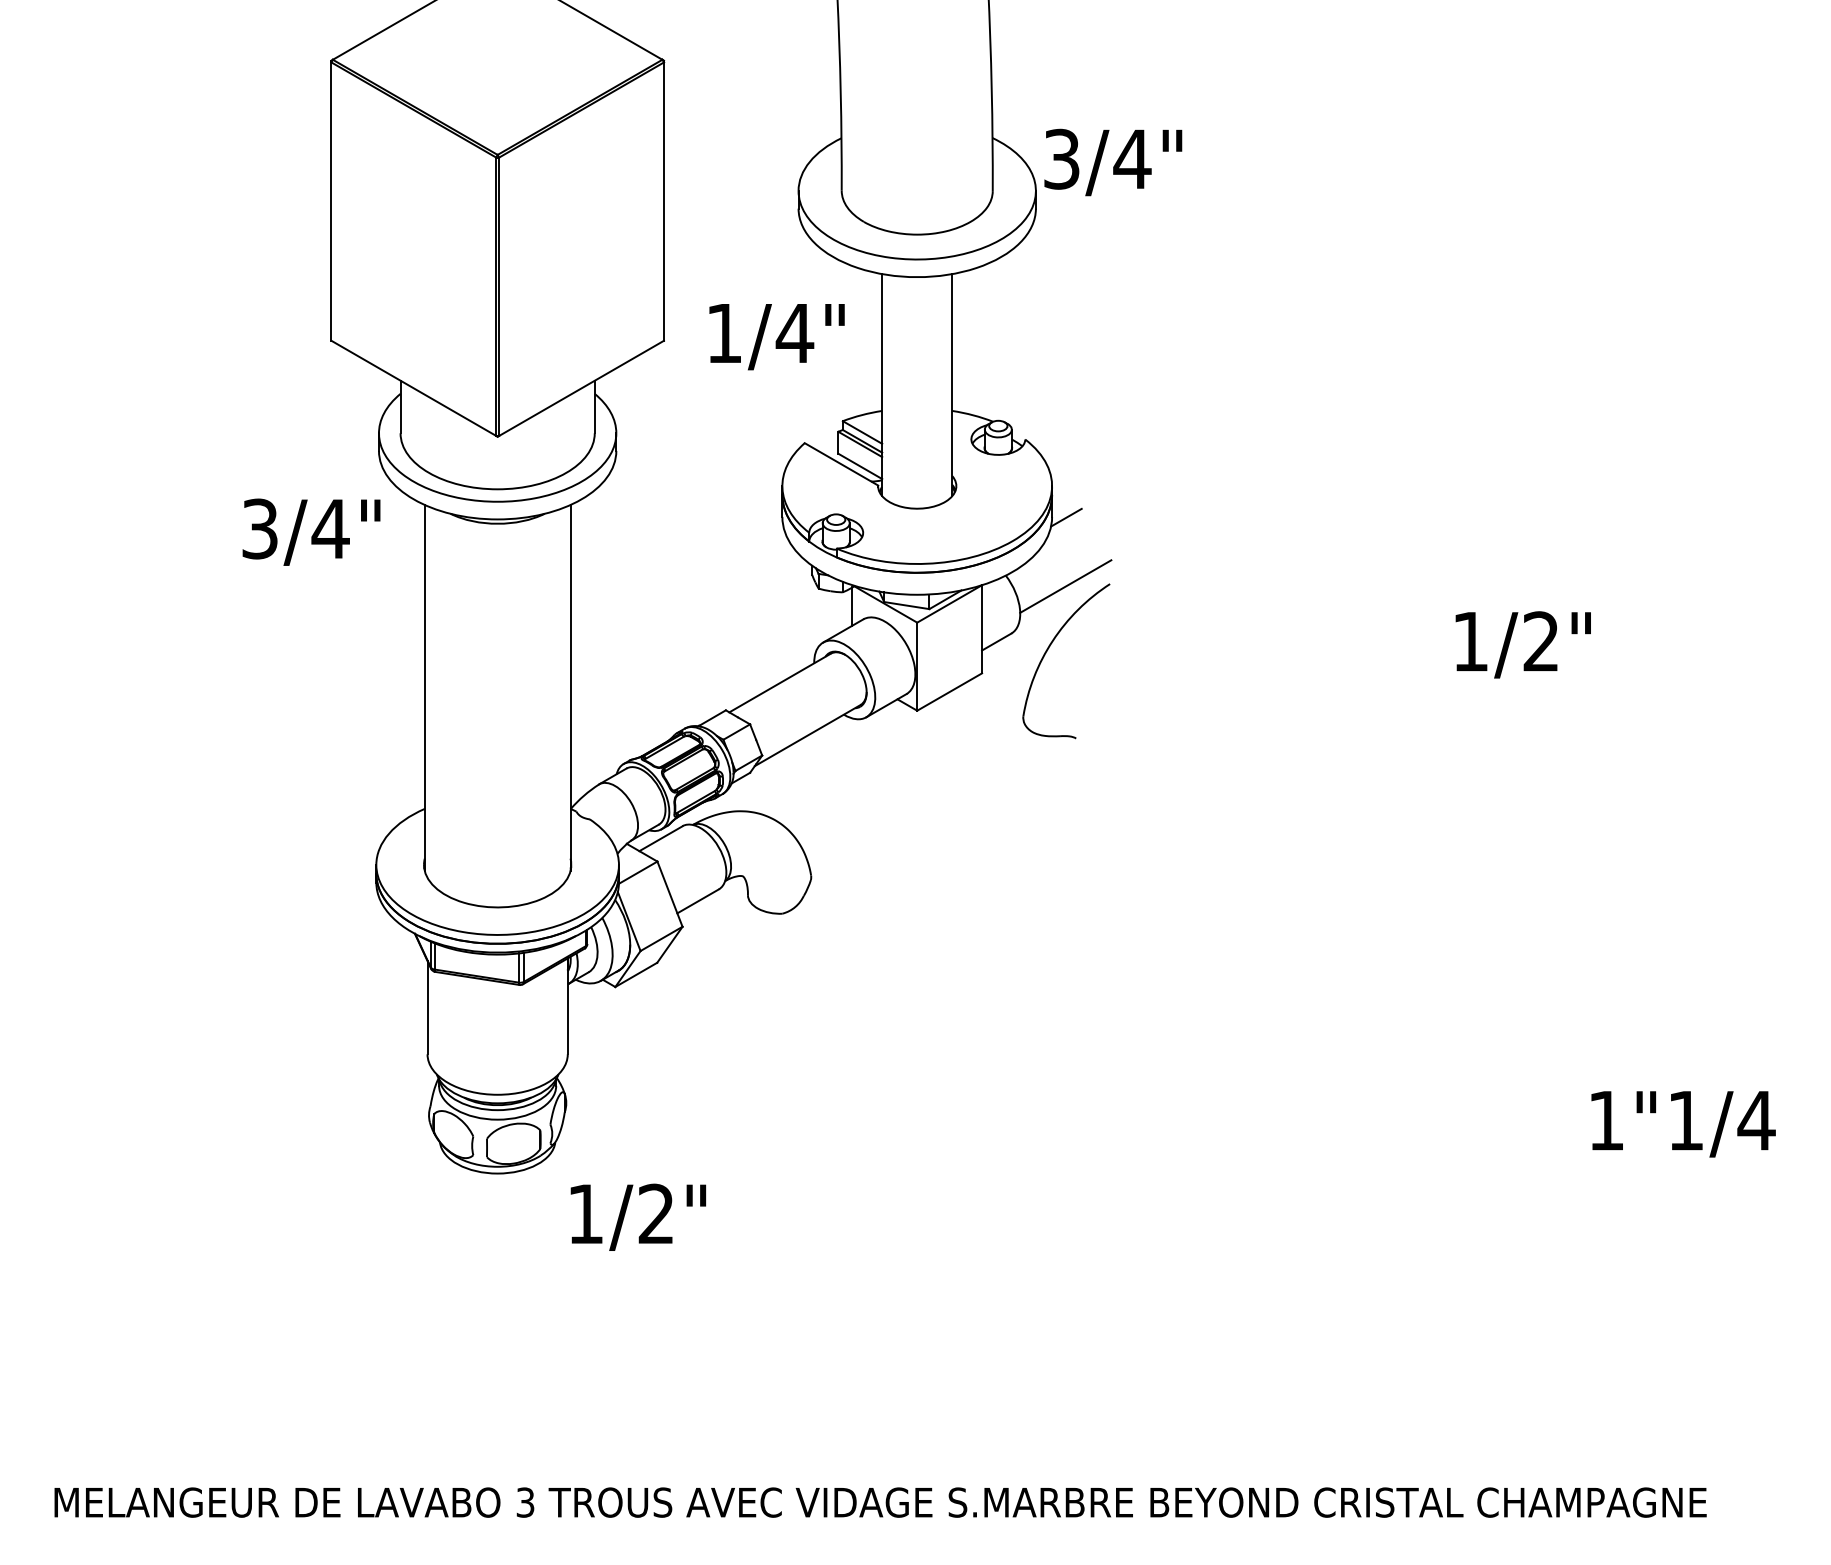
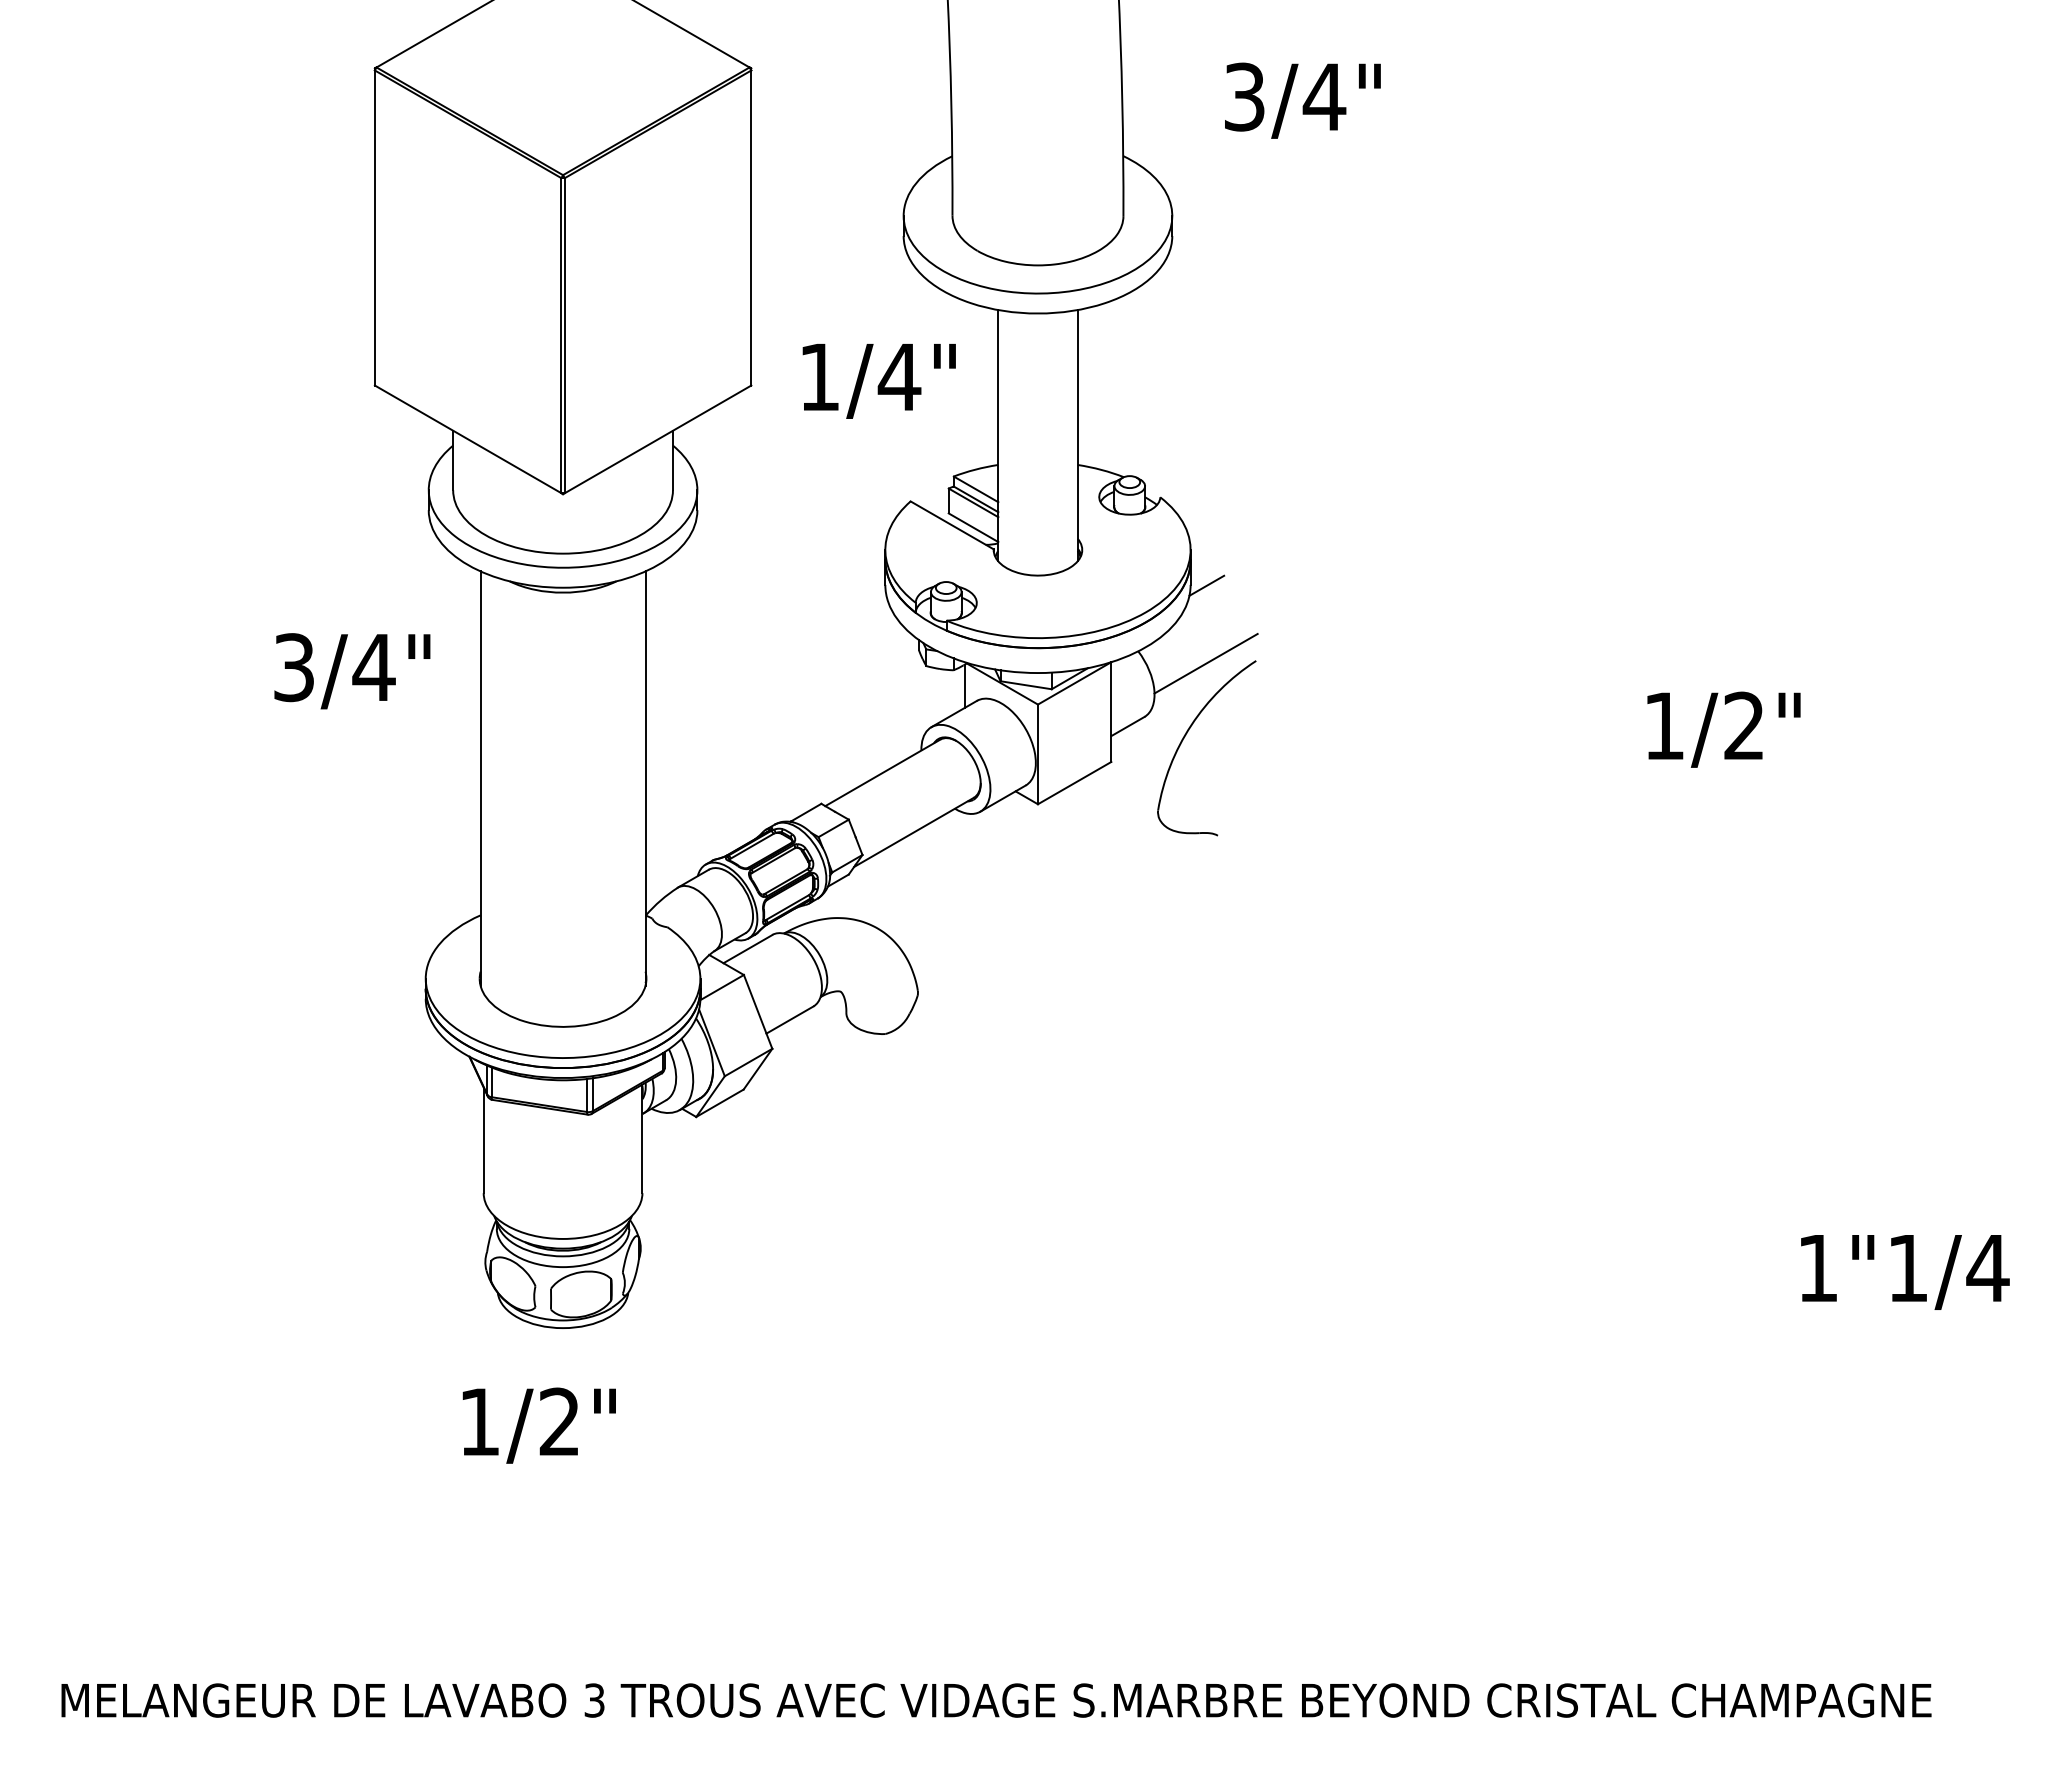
text: (1112, 162) -> (1302, 100), moved
text: (311, 532) -> (352, 671), moved
text: (637, 1217) -> (538, 1425), moved

